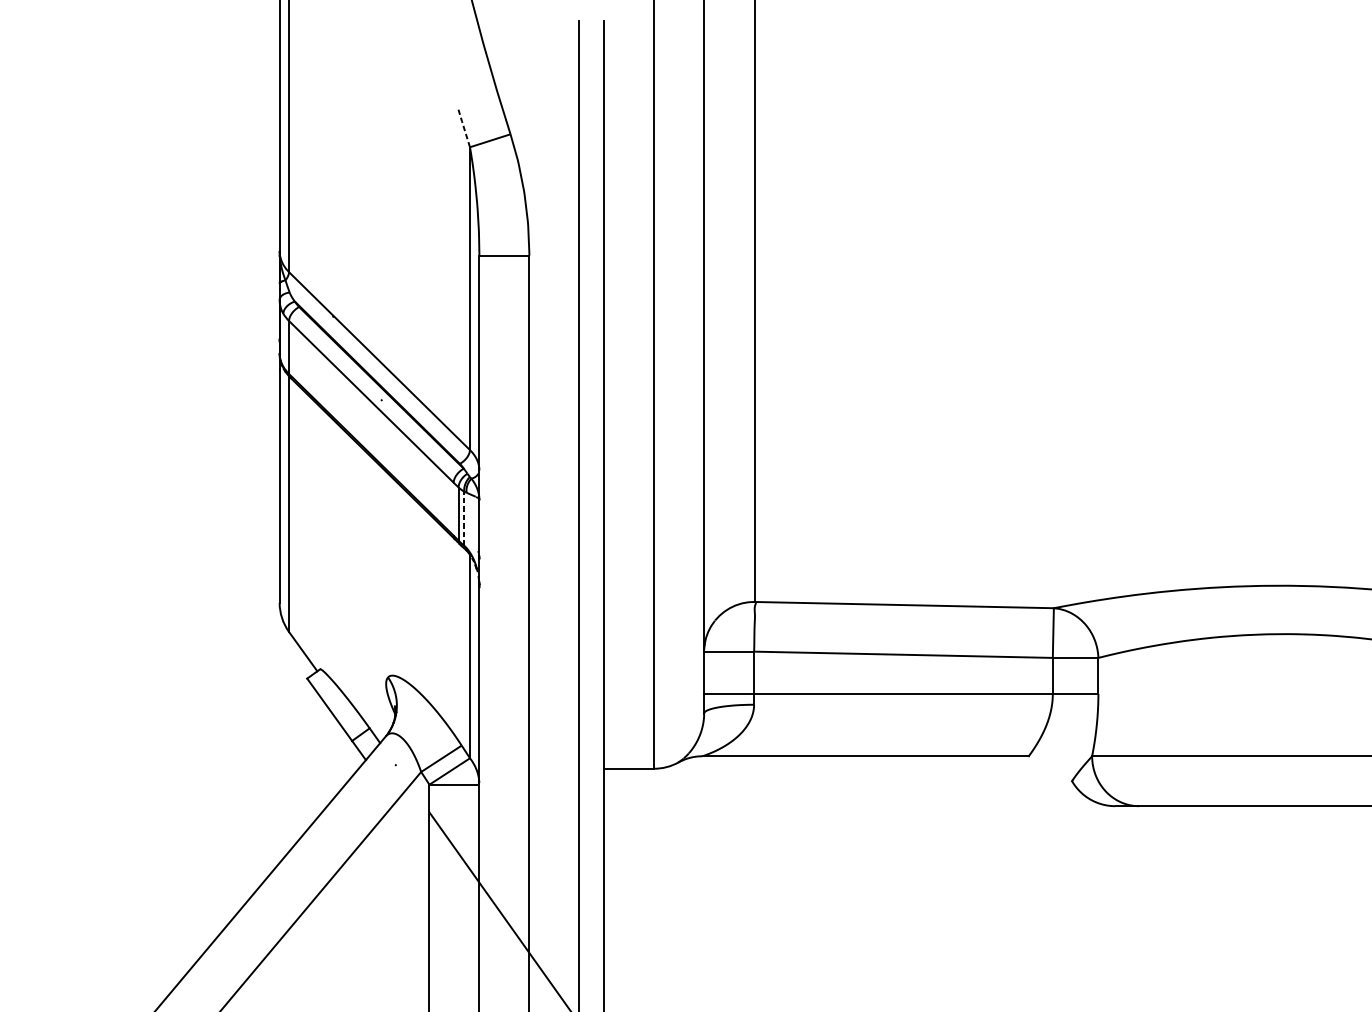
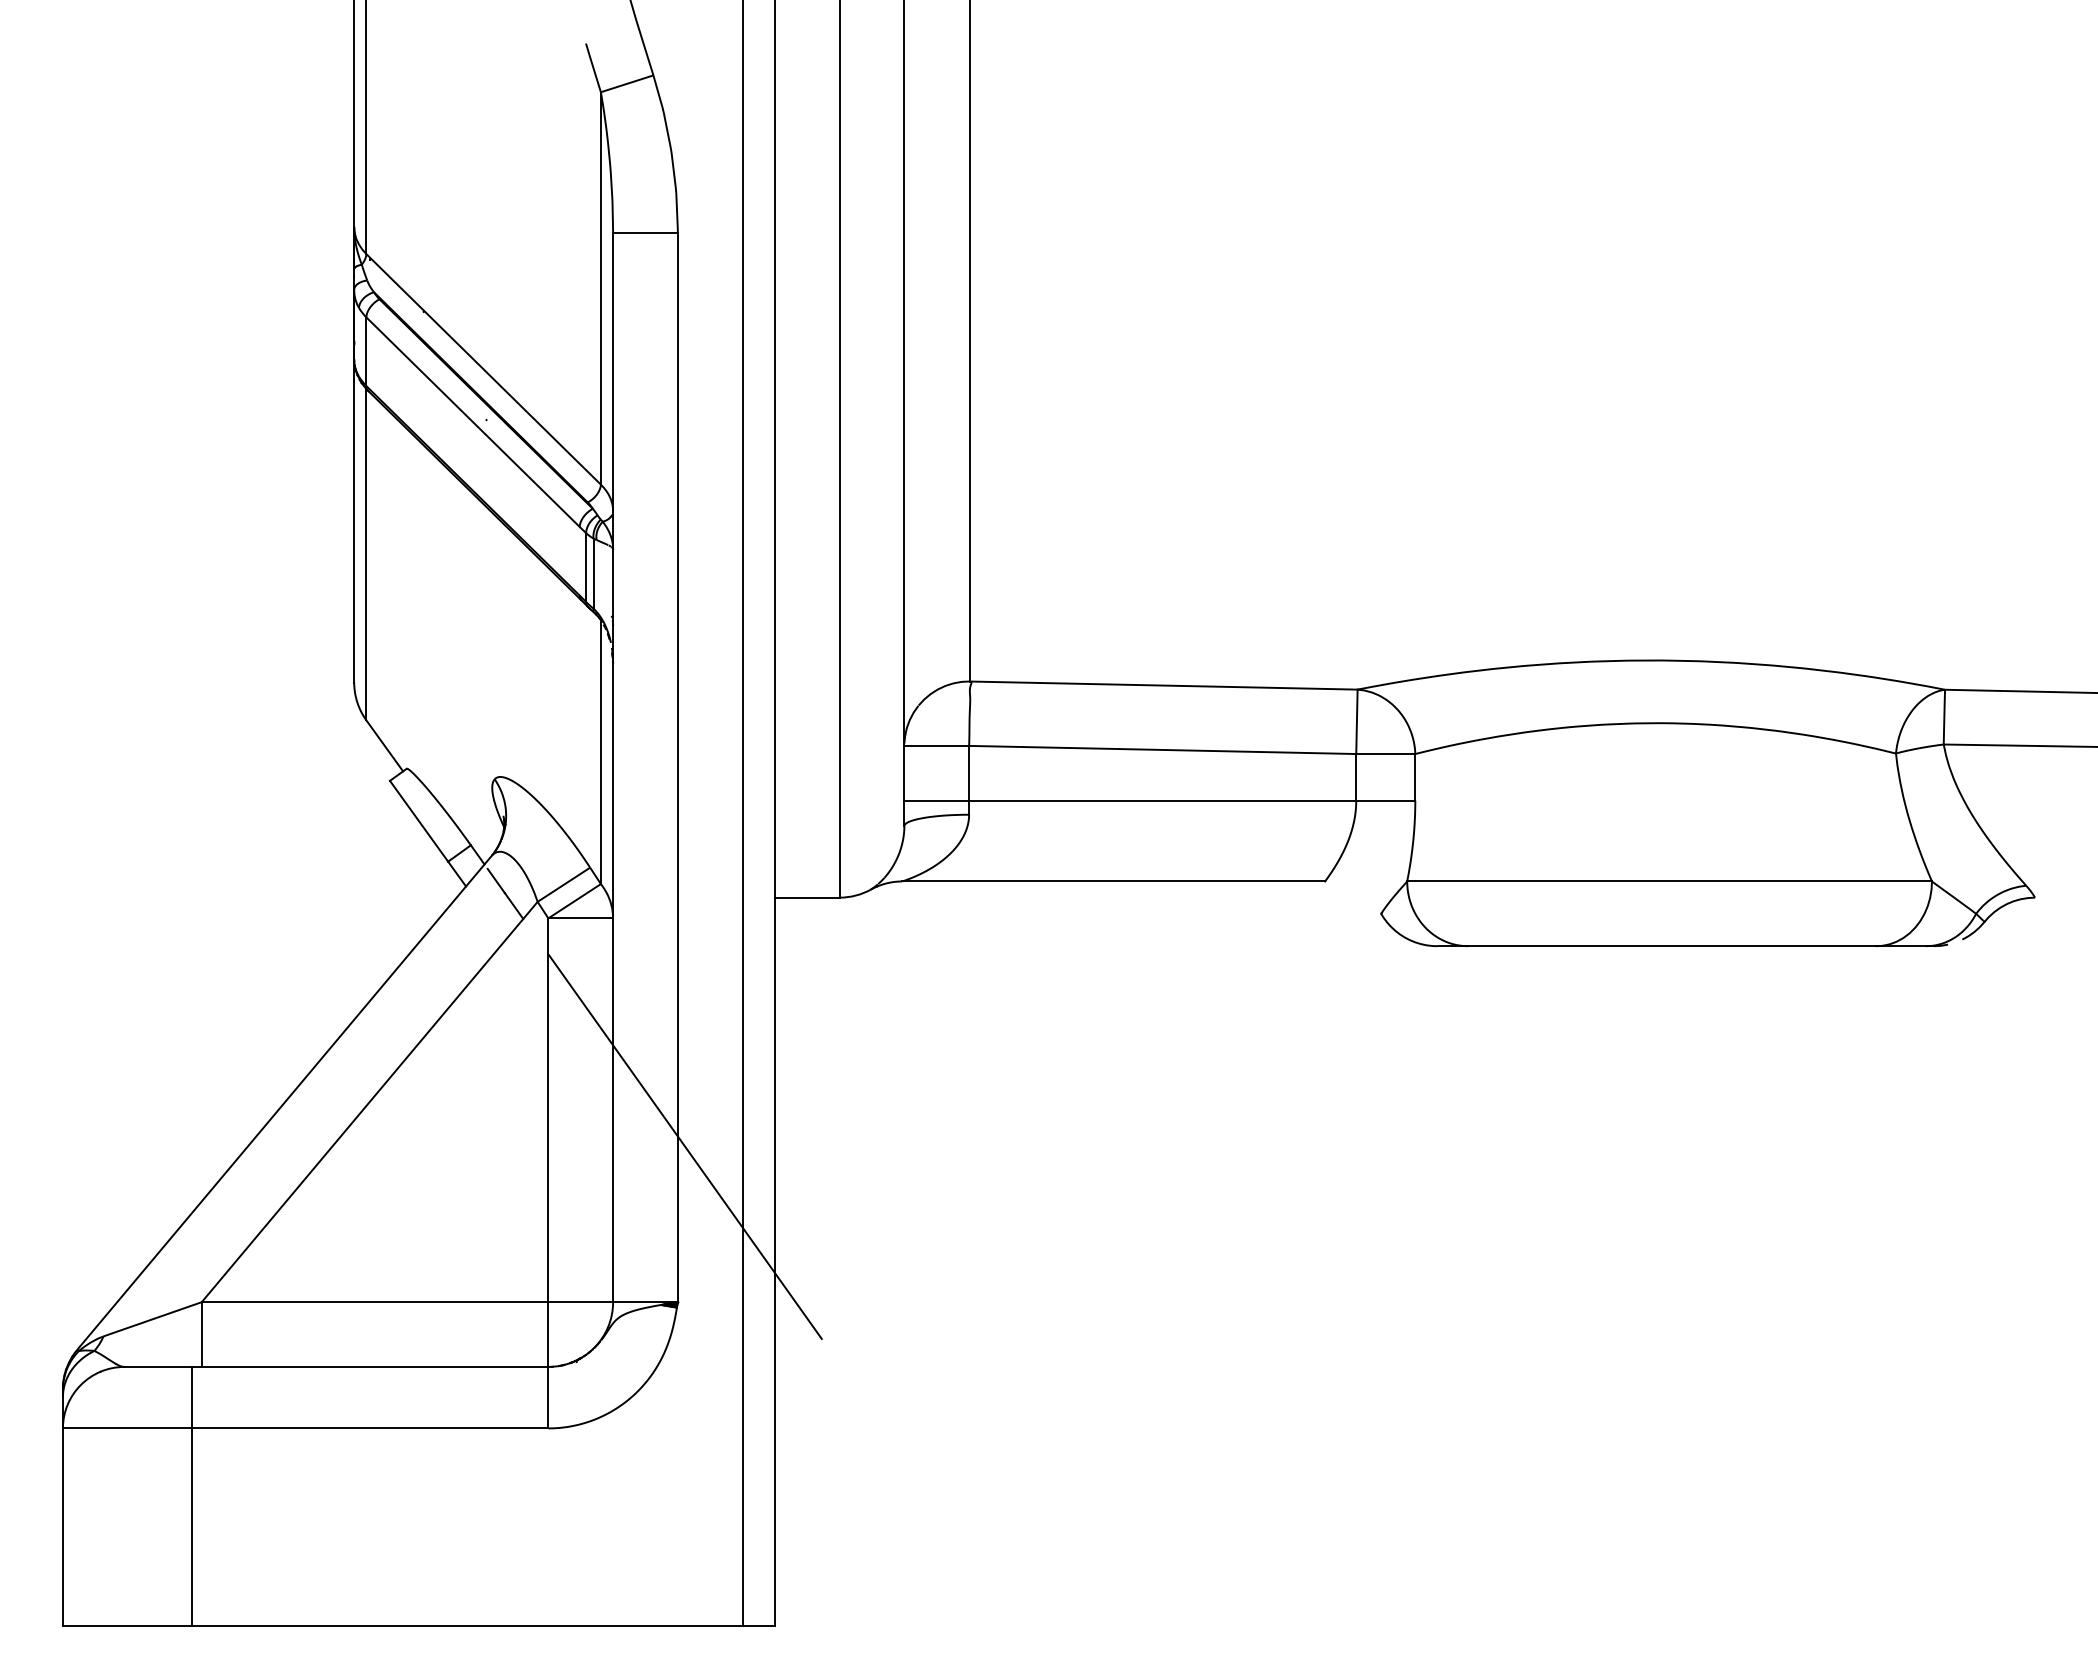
line: (464, 127) -> (593, 66), dashed -> solid
line: (464, 518) -> (593, 573), dashed -> solid
line: (396, 765) -> (505, 893), added

